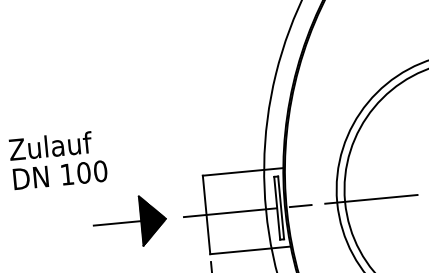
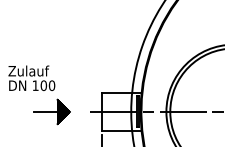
part: (128, 221) -> (51, 111), moved

